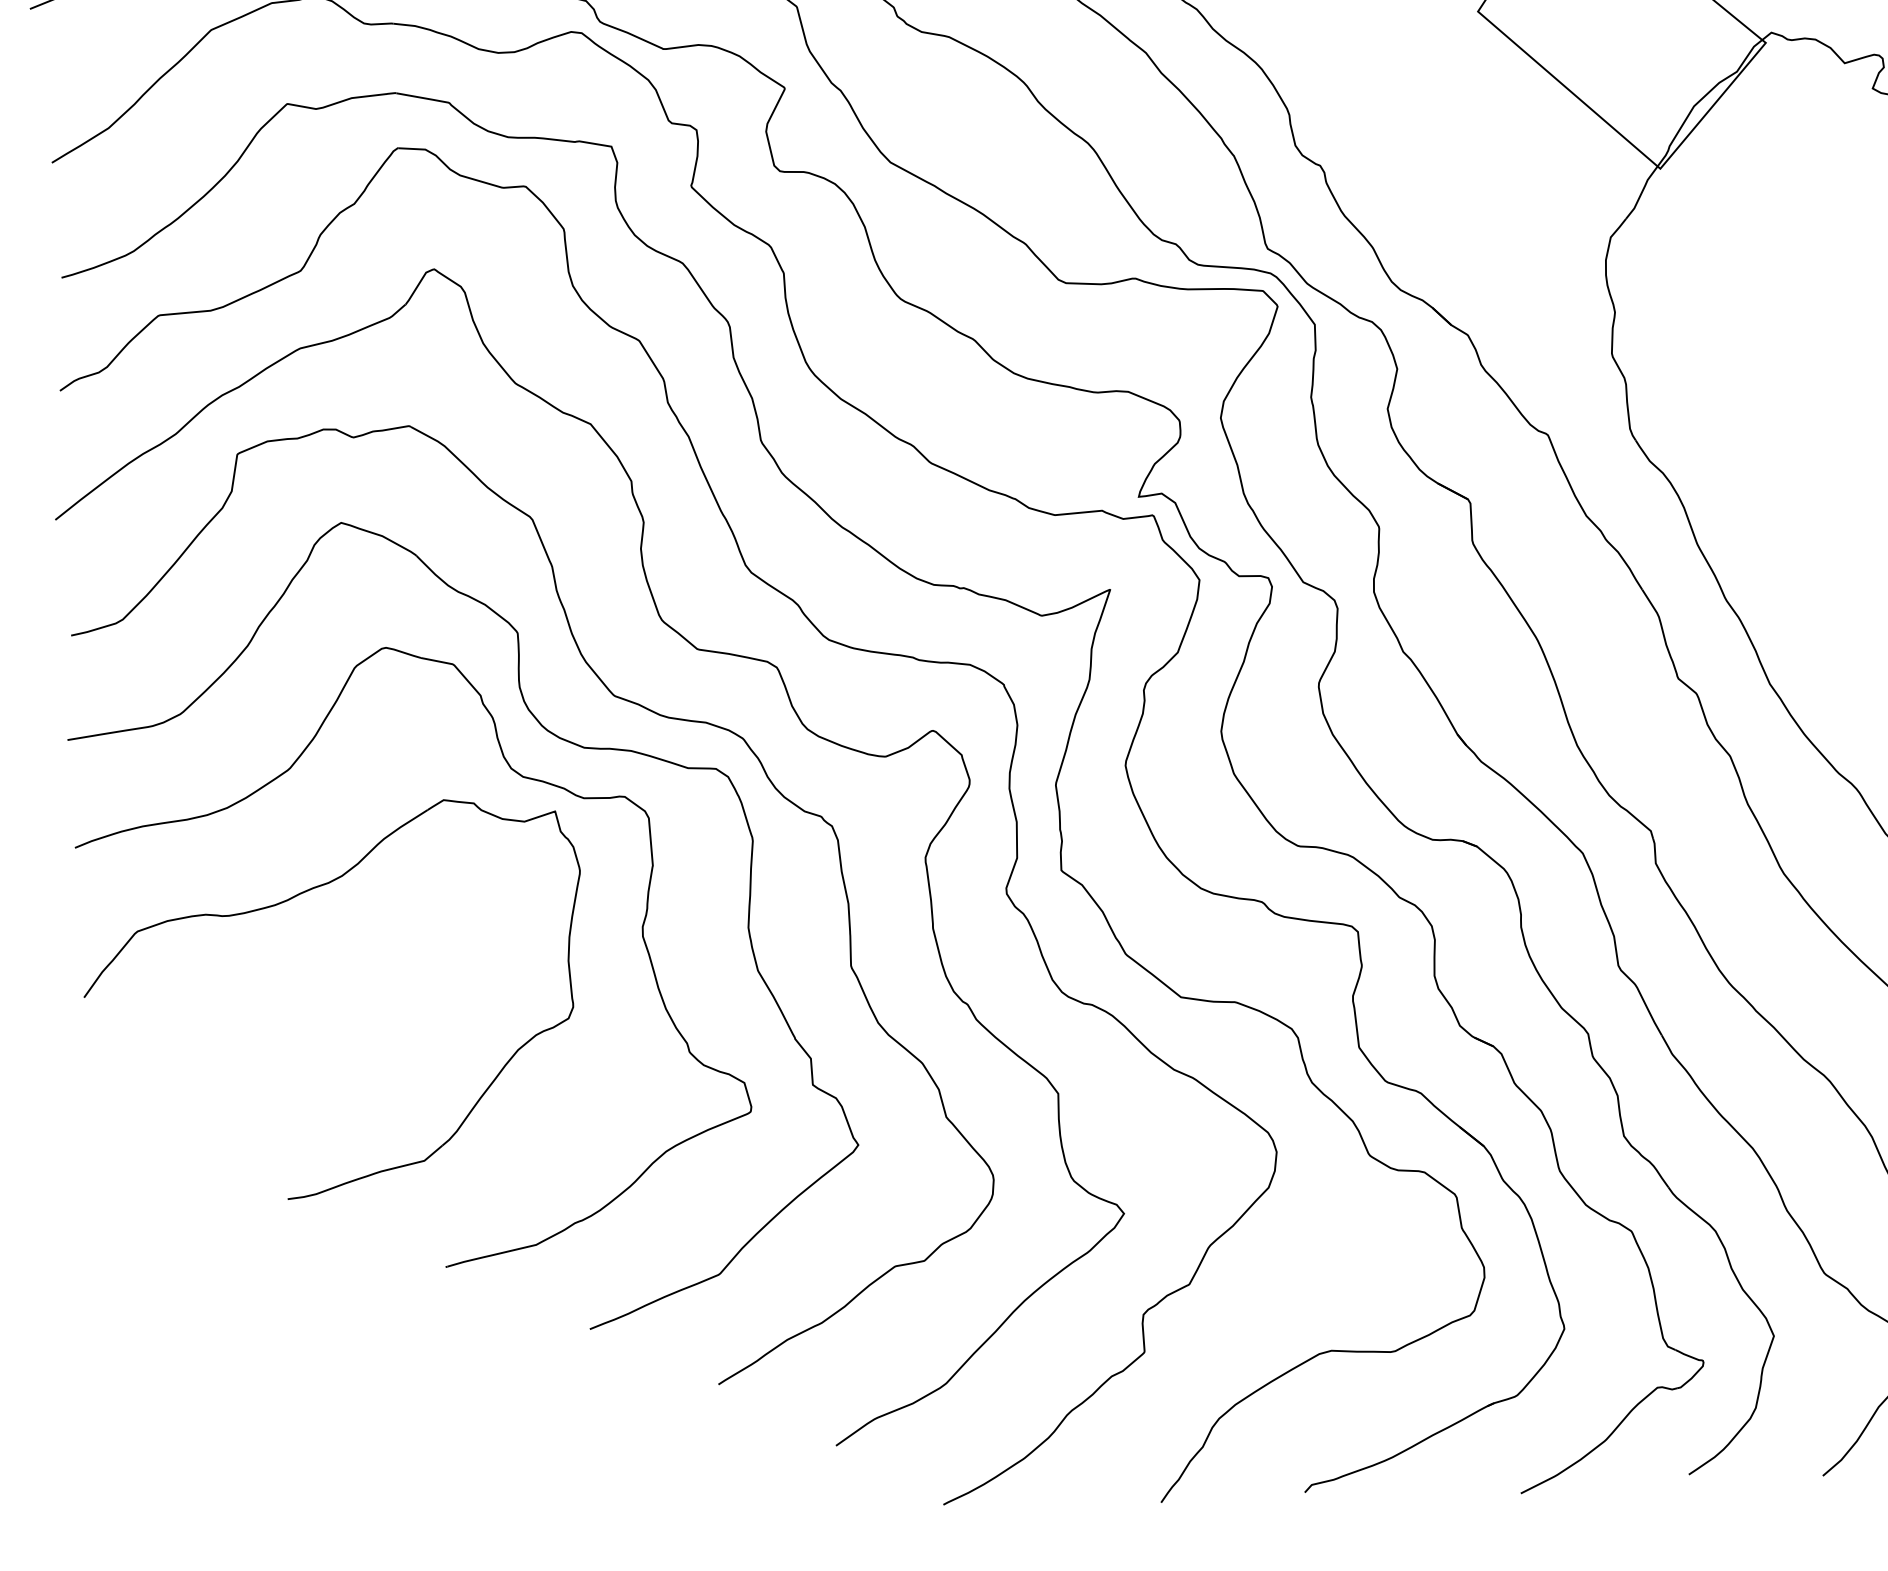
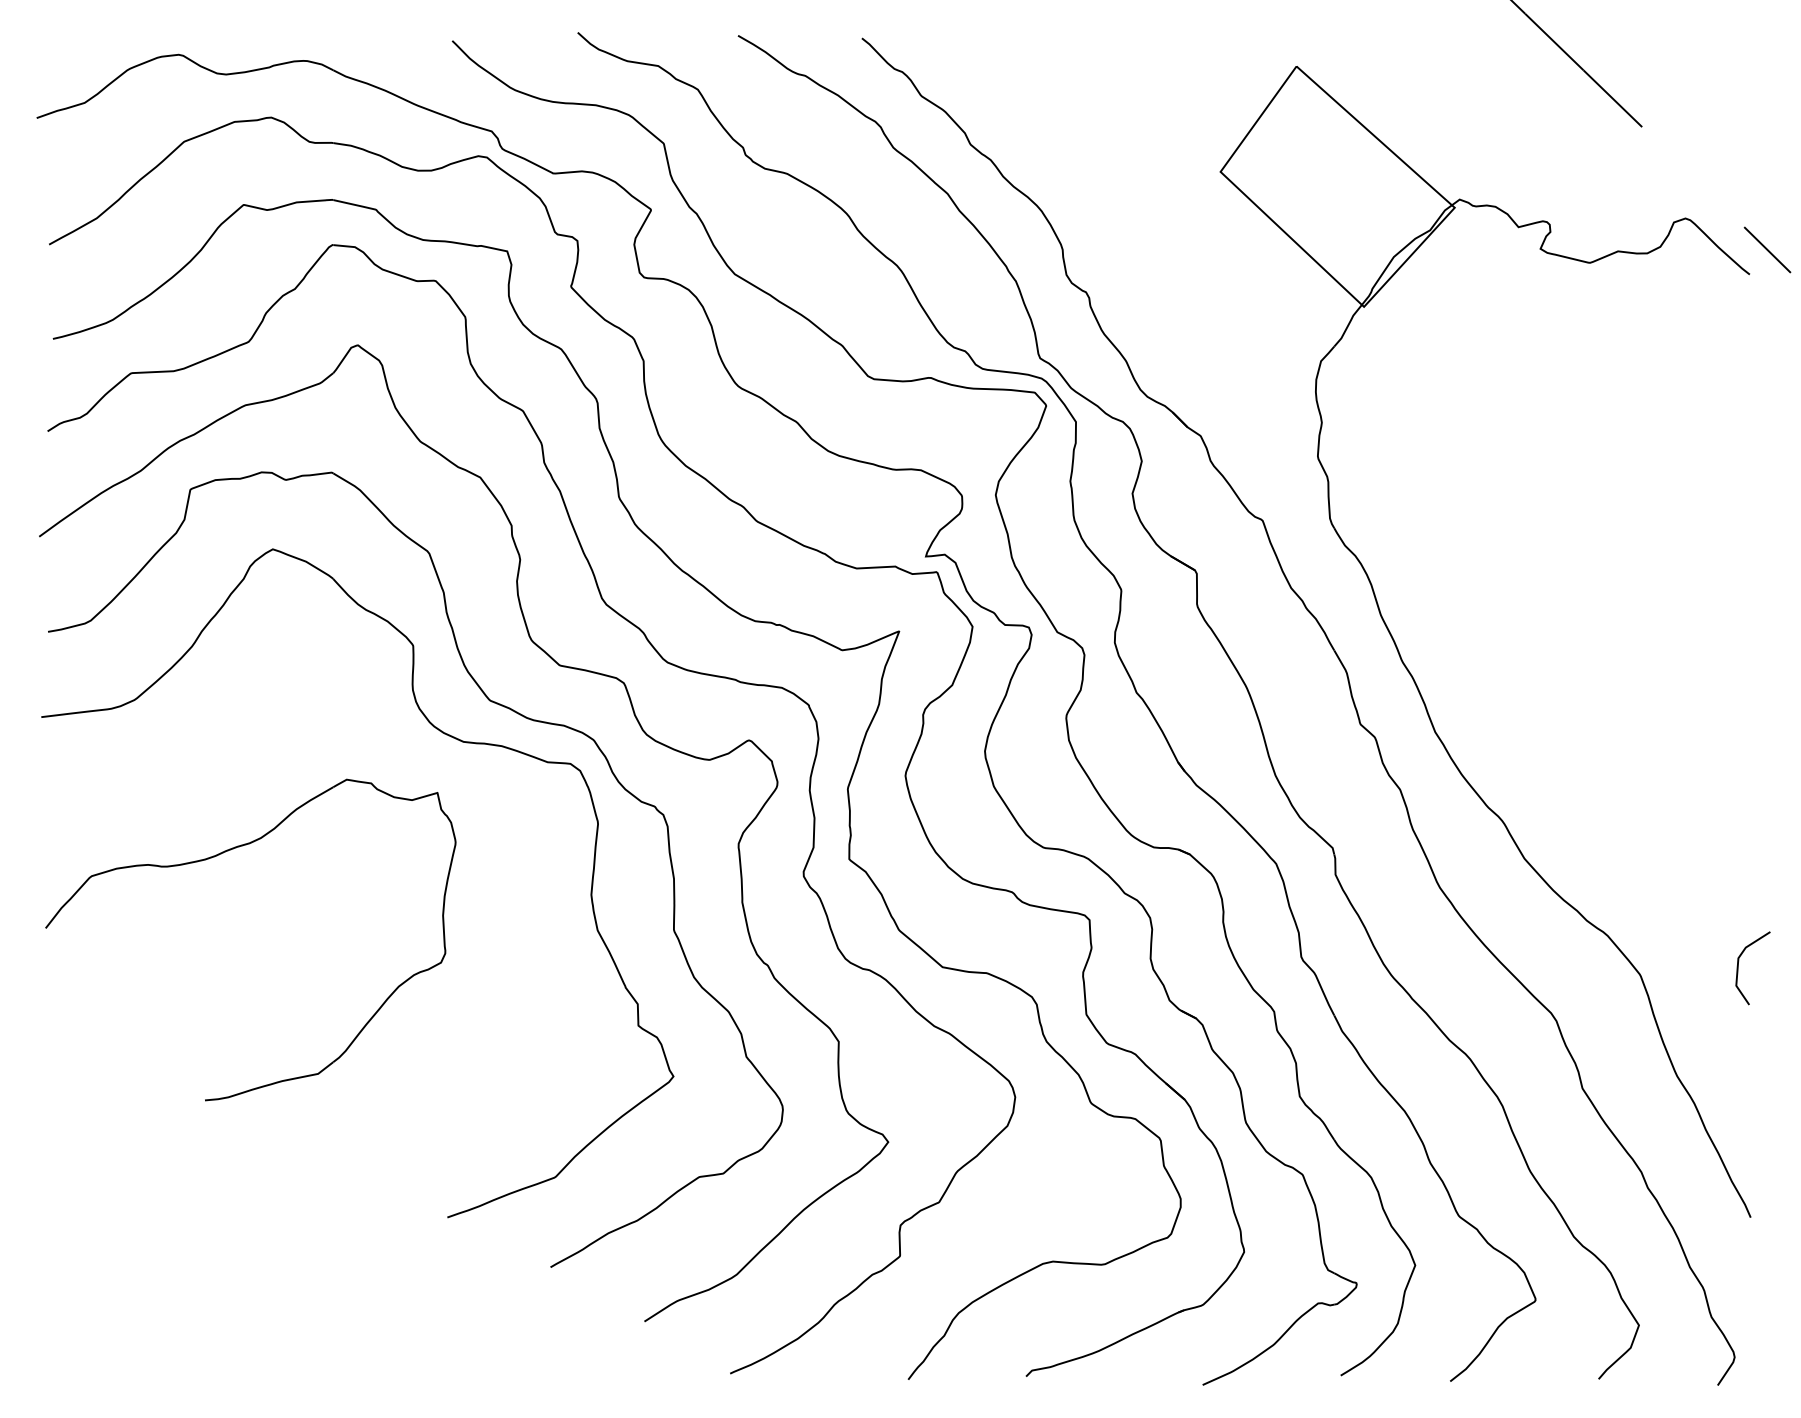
part: (520, 776) -> (410, 763), removed

